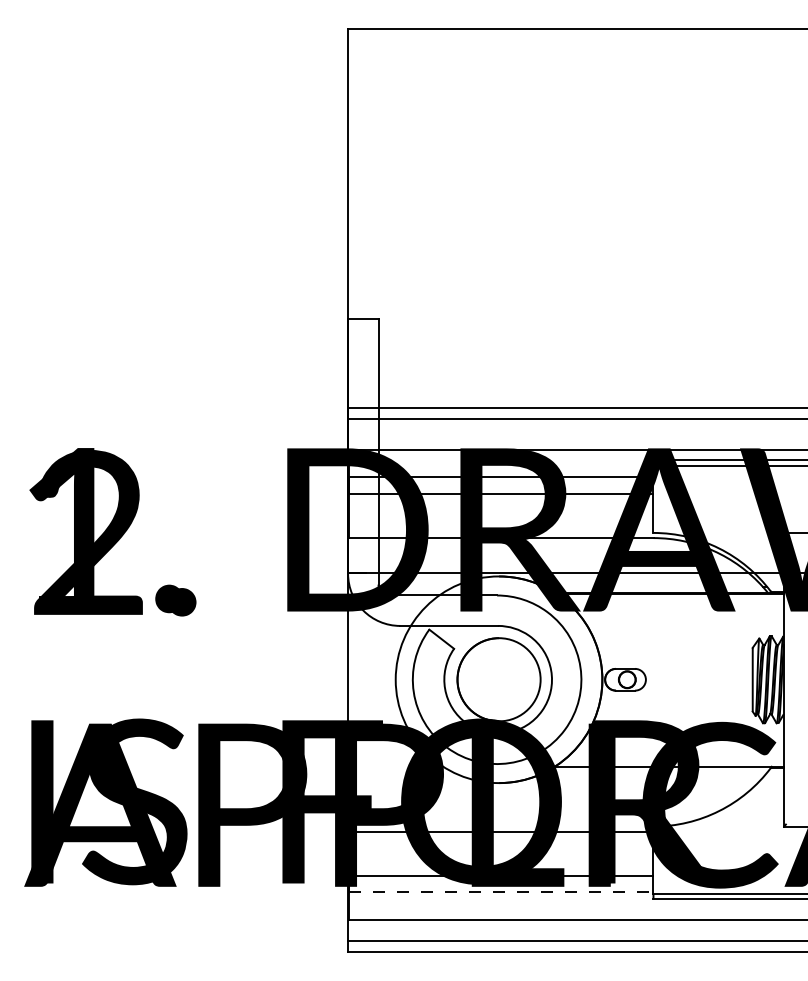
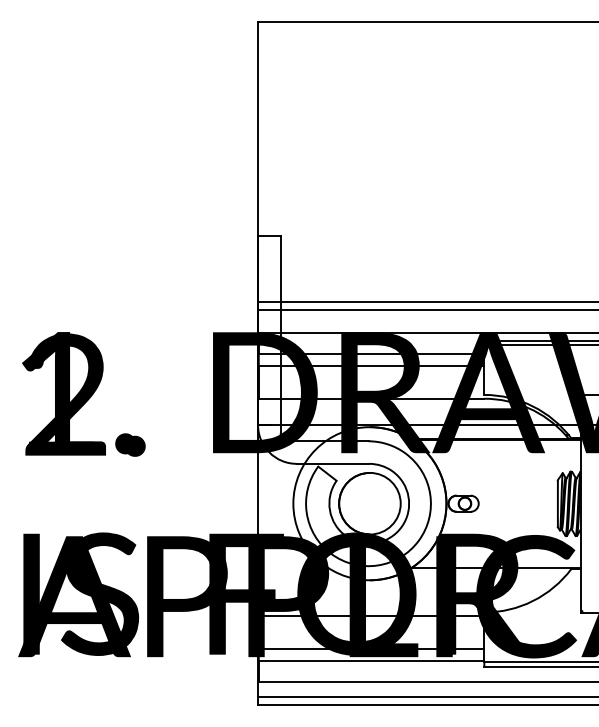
line: (501, 892) -> (371, 661), dashed -> solid

